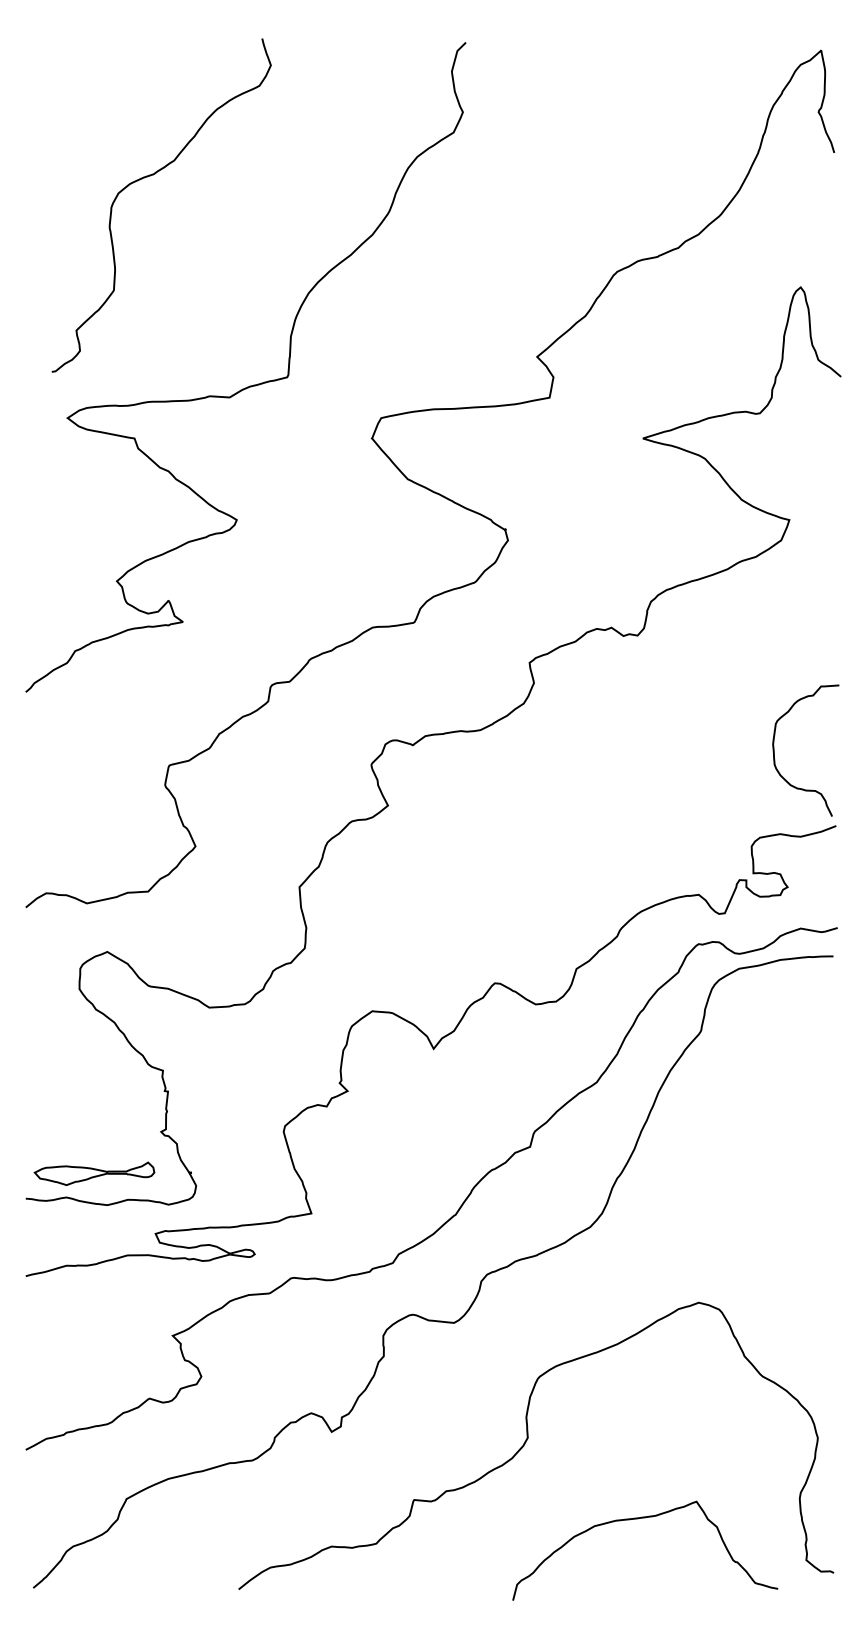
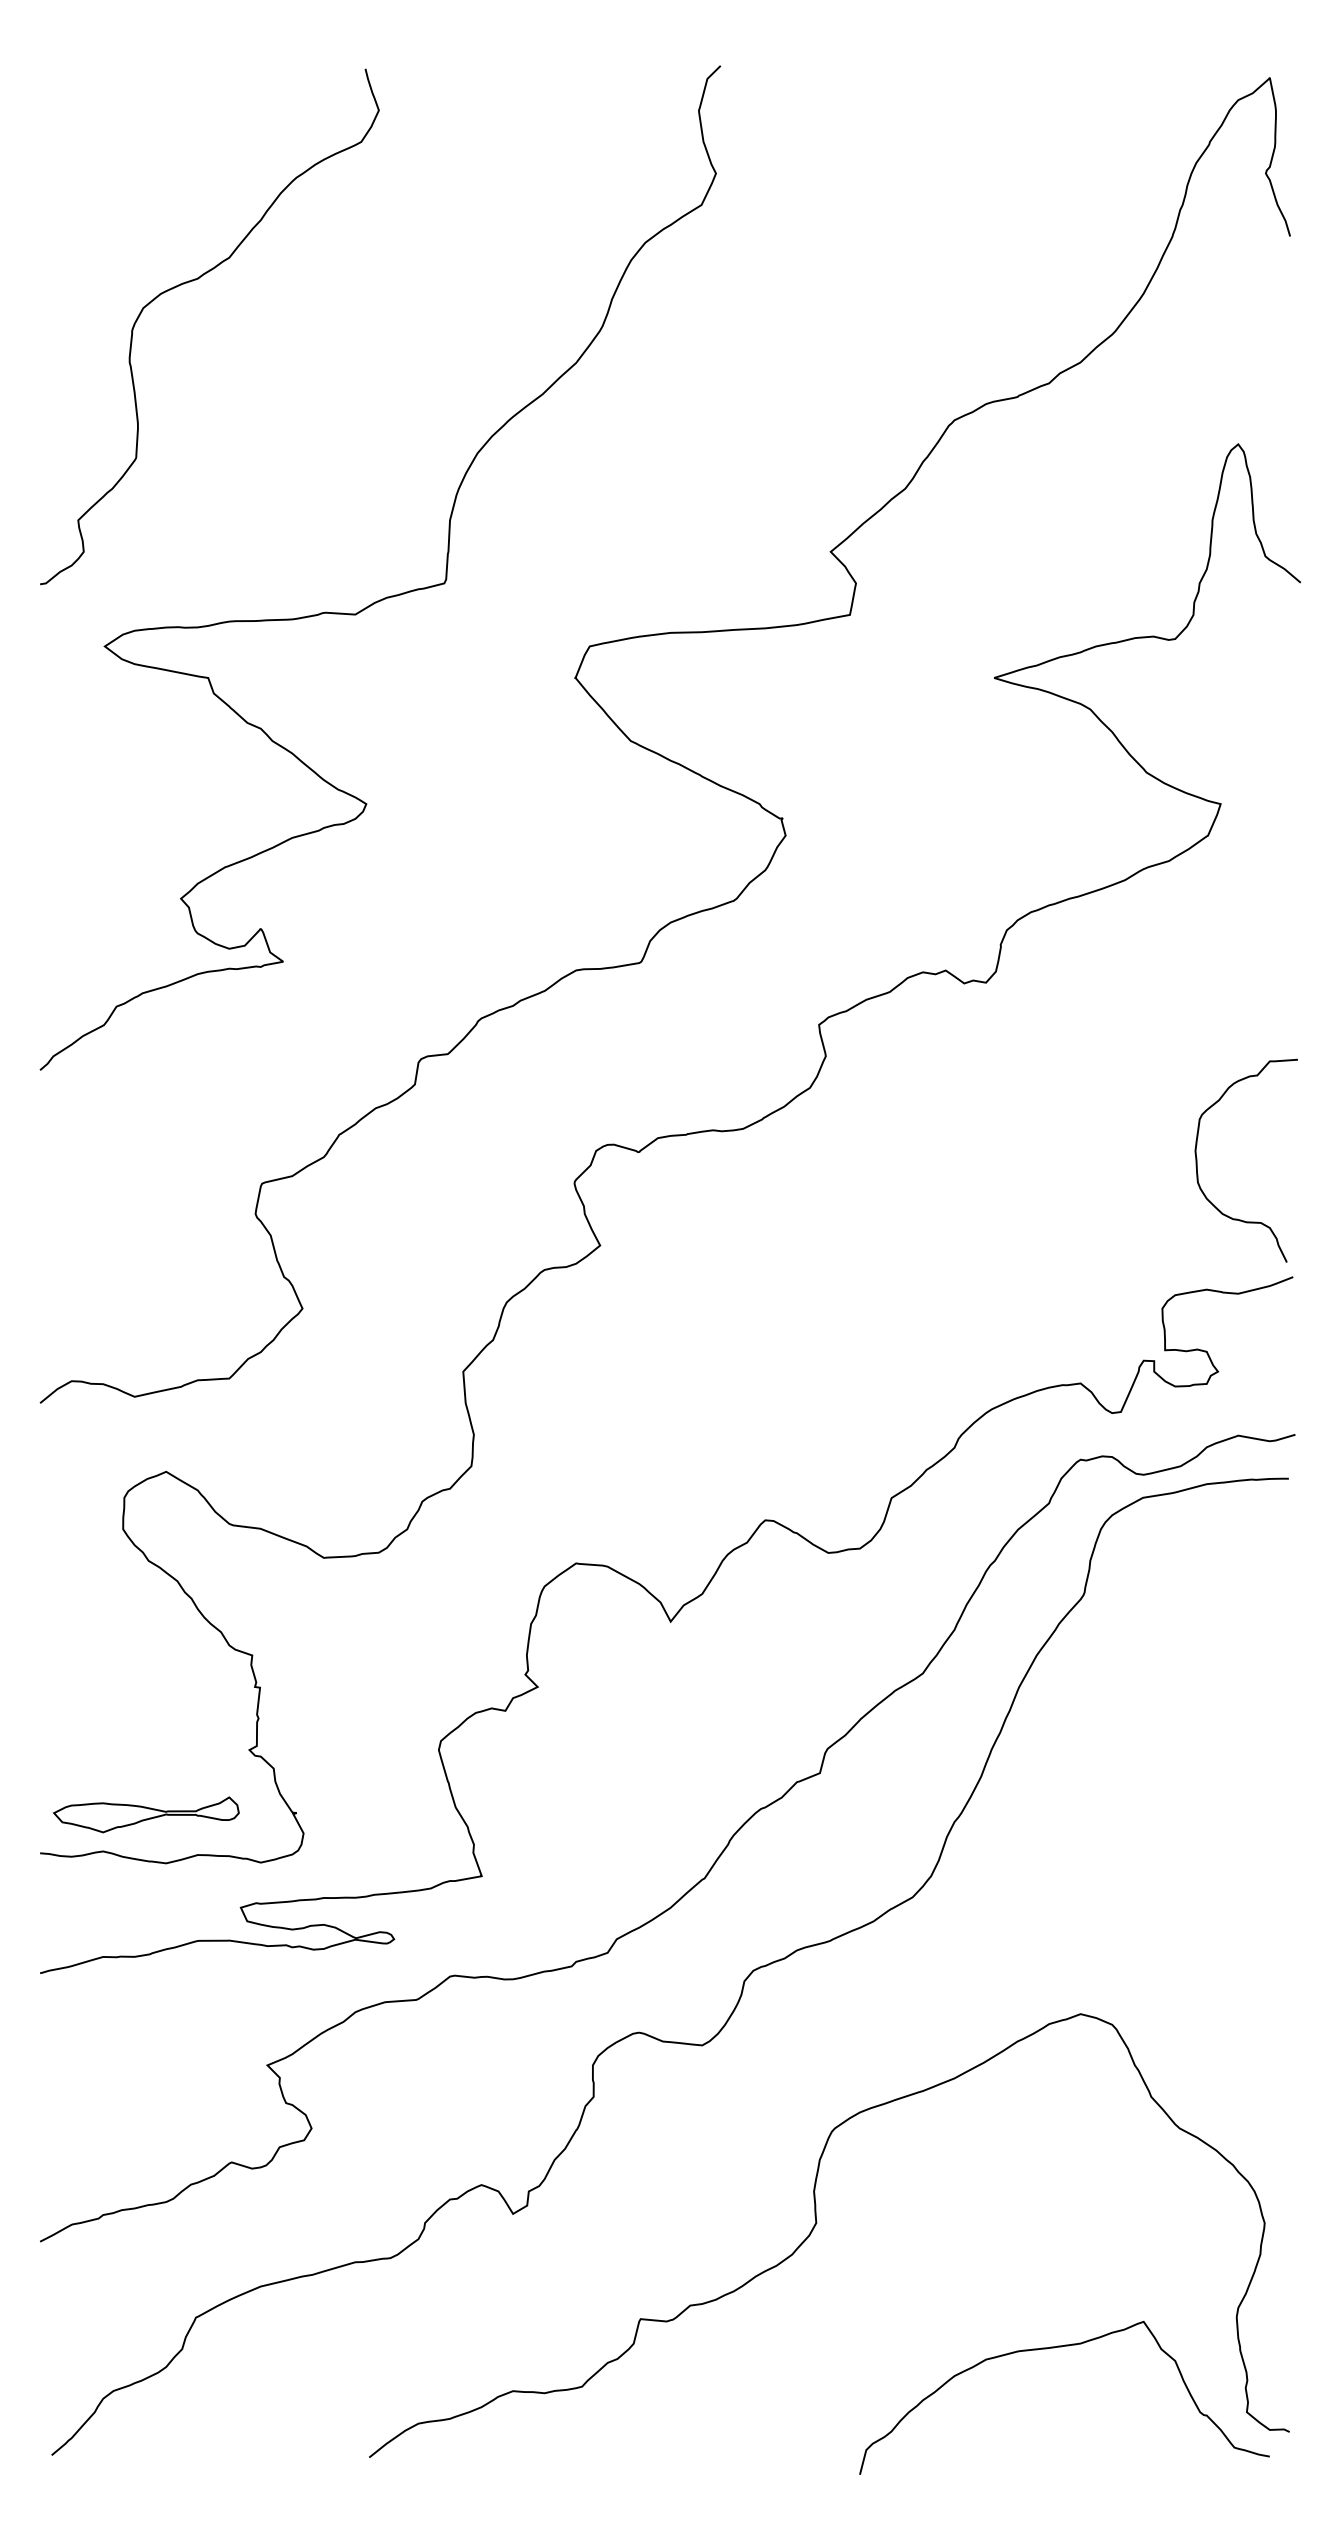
curve: (150, 176) -> (192, 282), moved
curve: (638, 1519) -> (1053, 2349), moved

